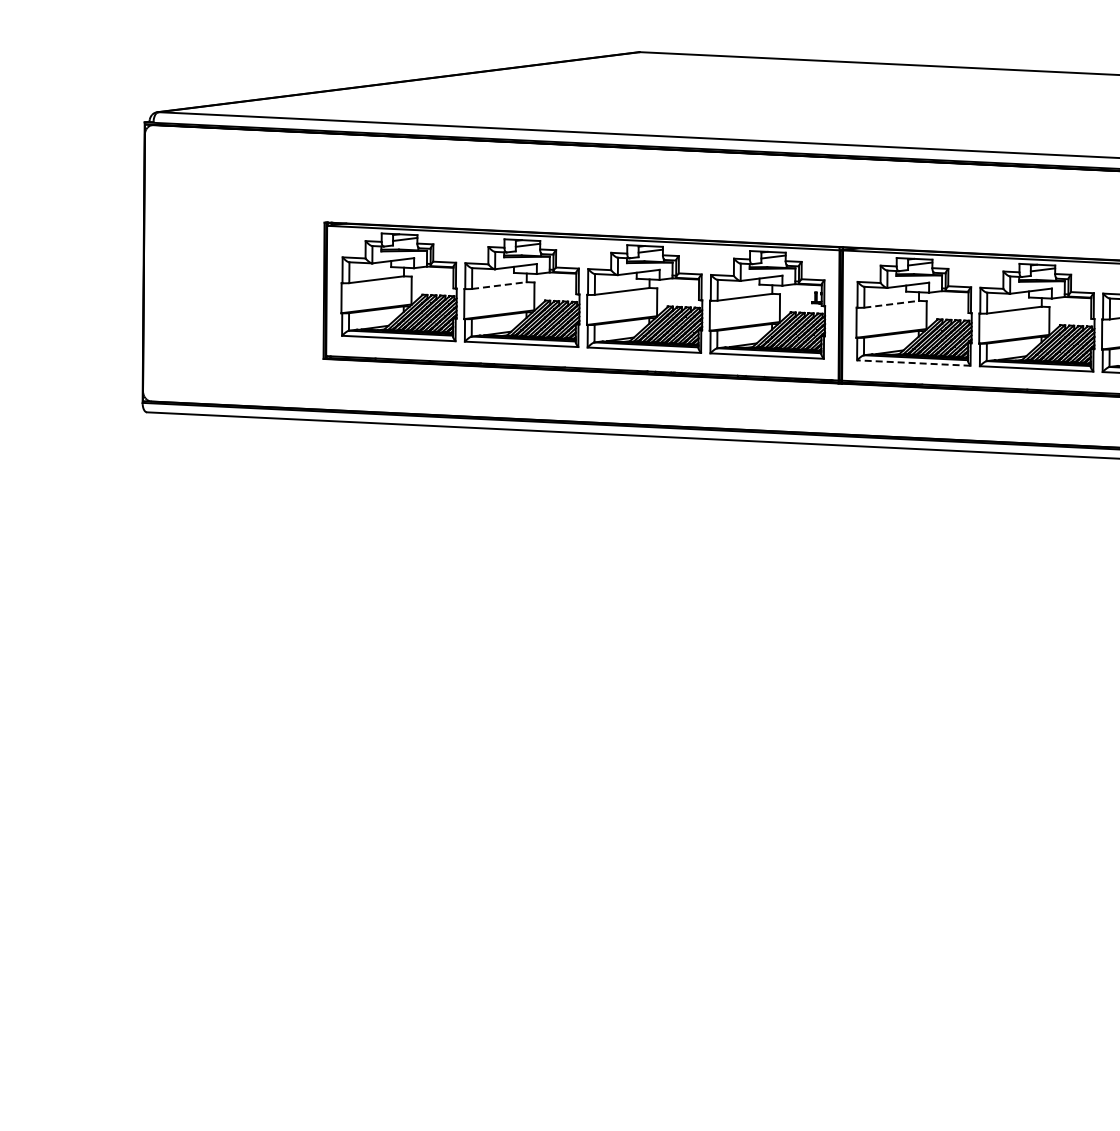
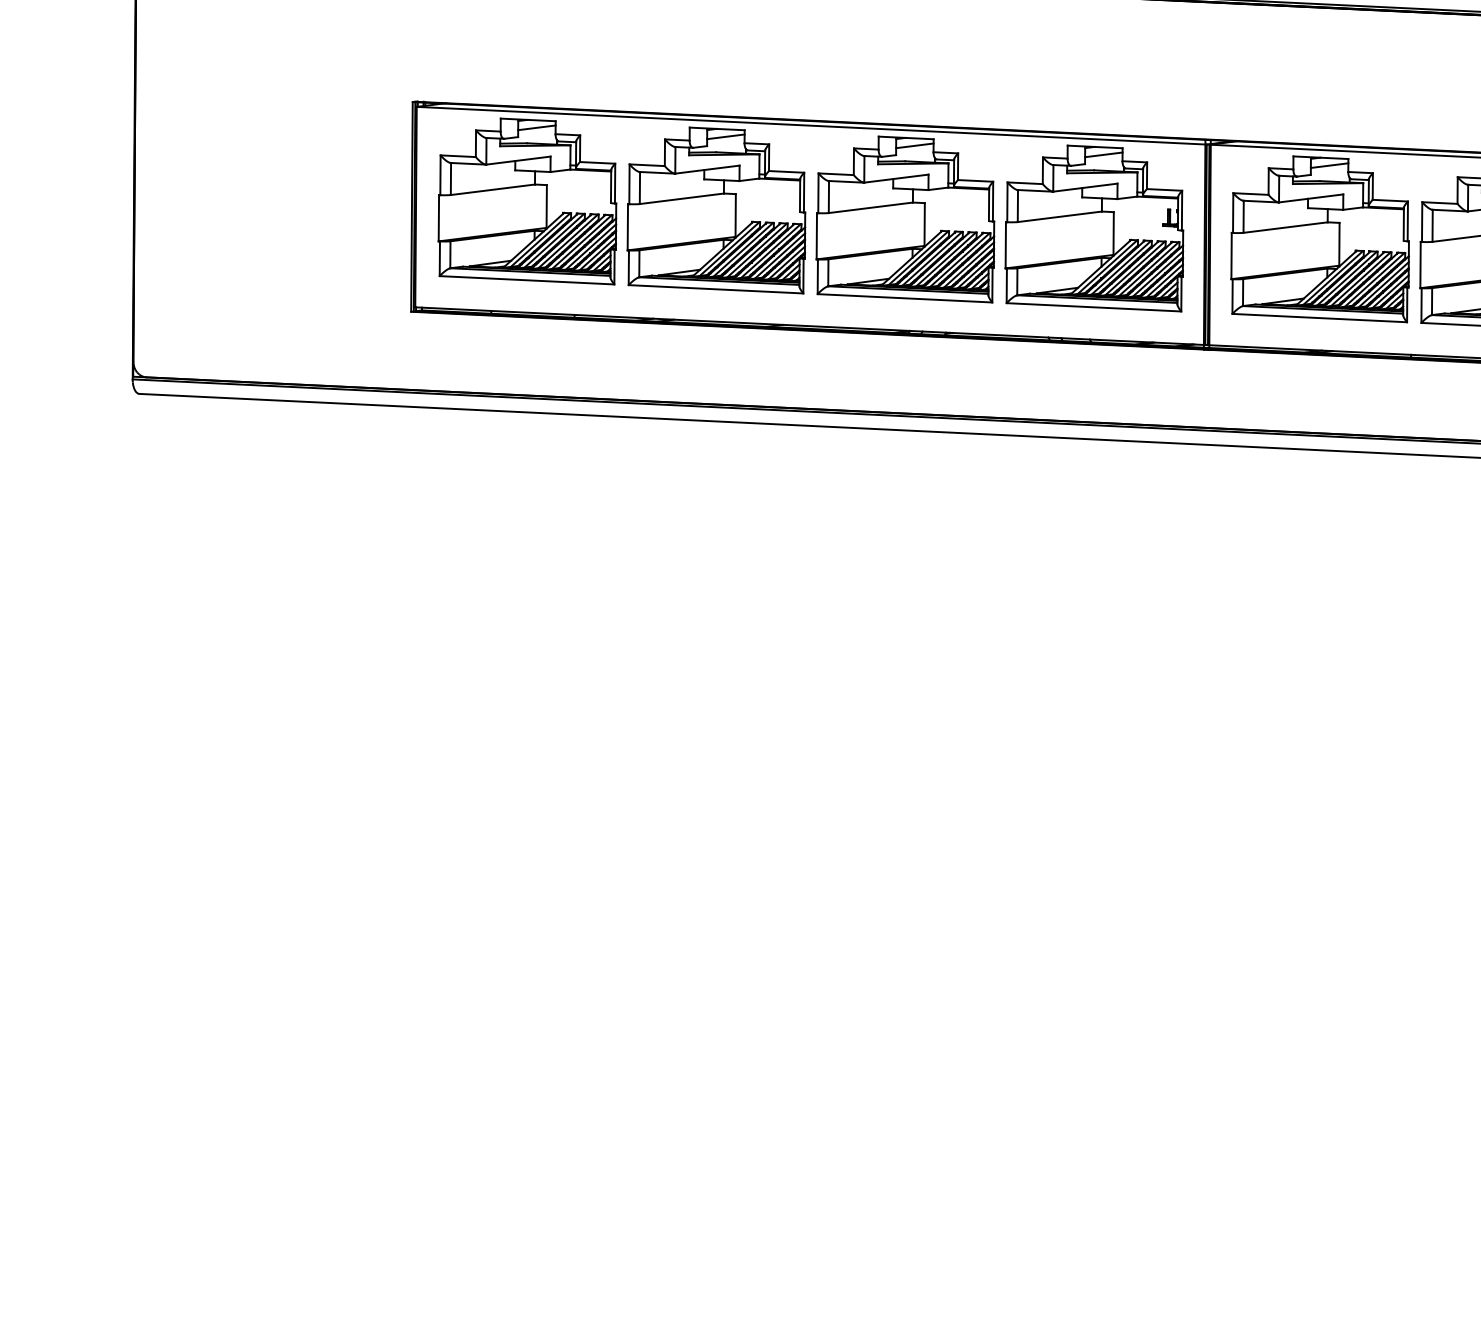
line: (499, 285) -> (682, 198), dashed -> solid
line: (891, 304) -> (1285, 227), dashed -> solid
line: (913, 363) -> (1319, 318), dashed -> solid

